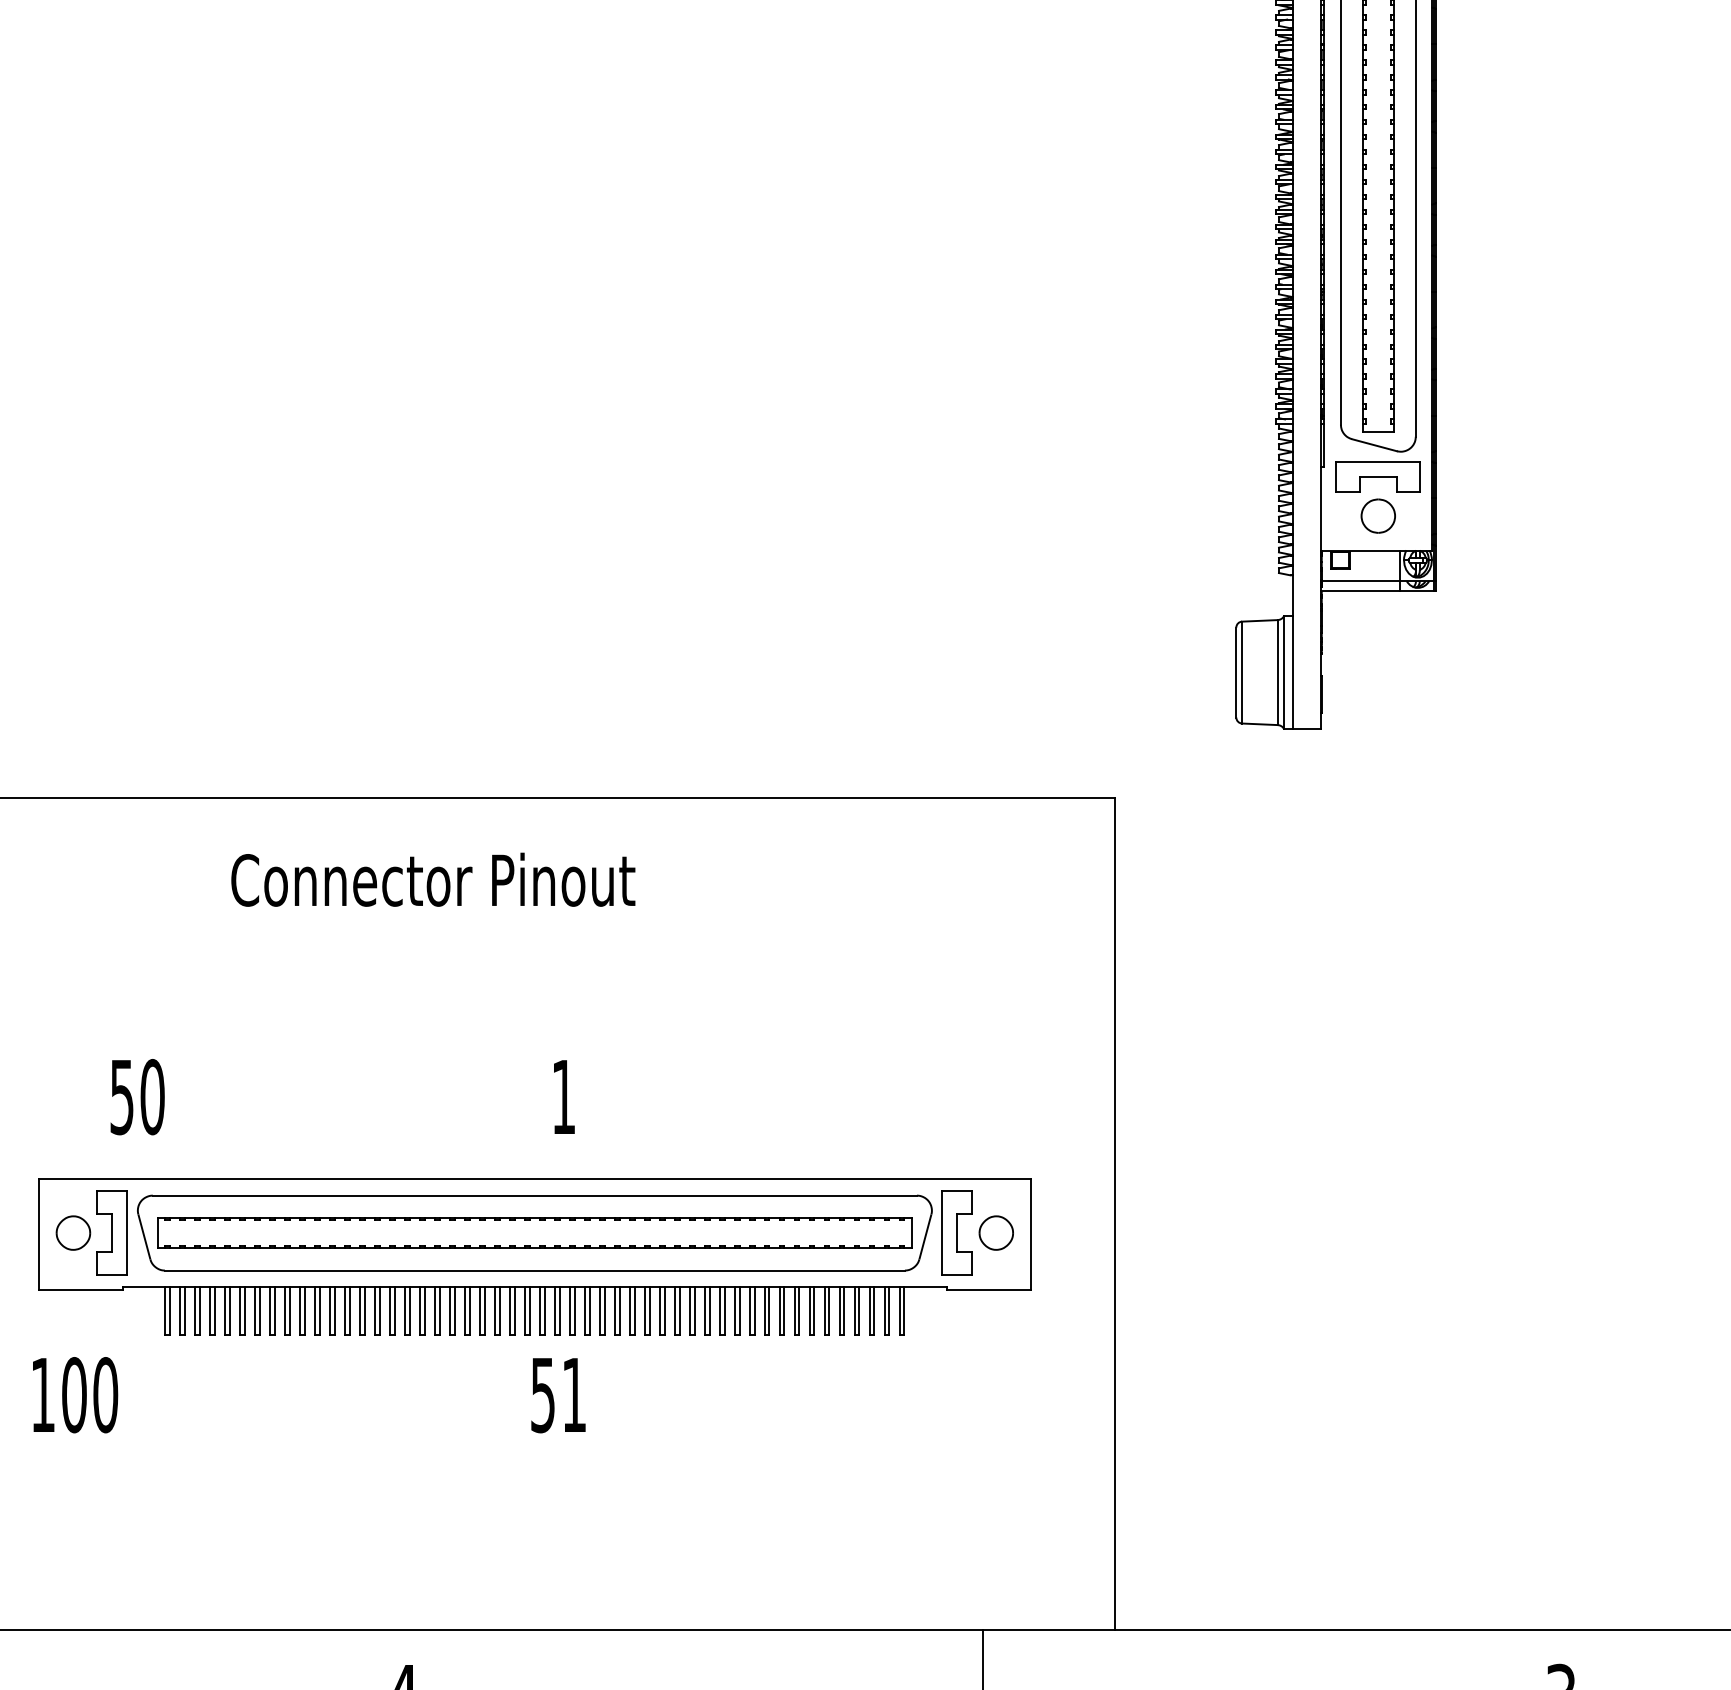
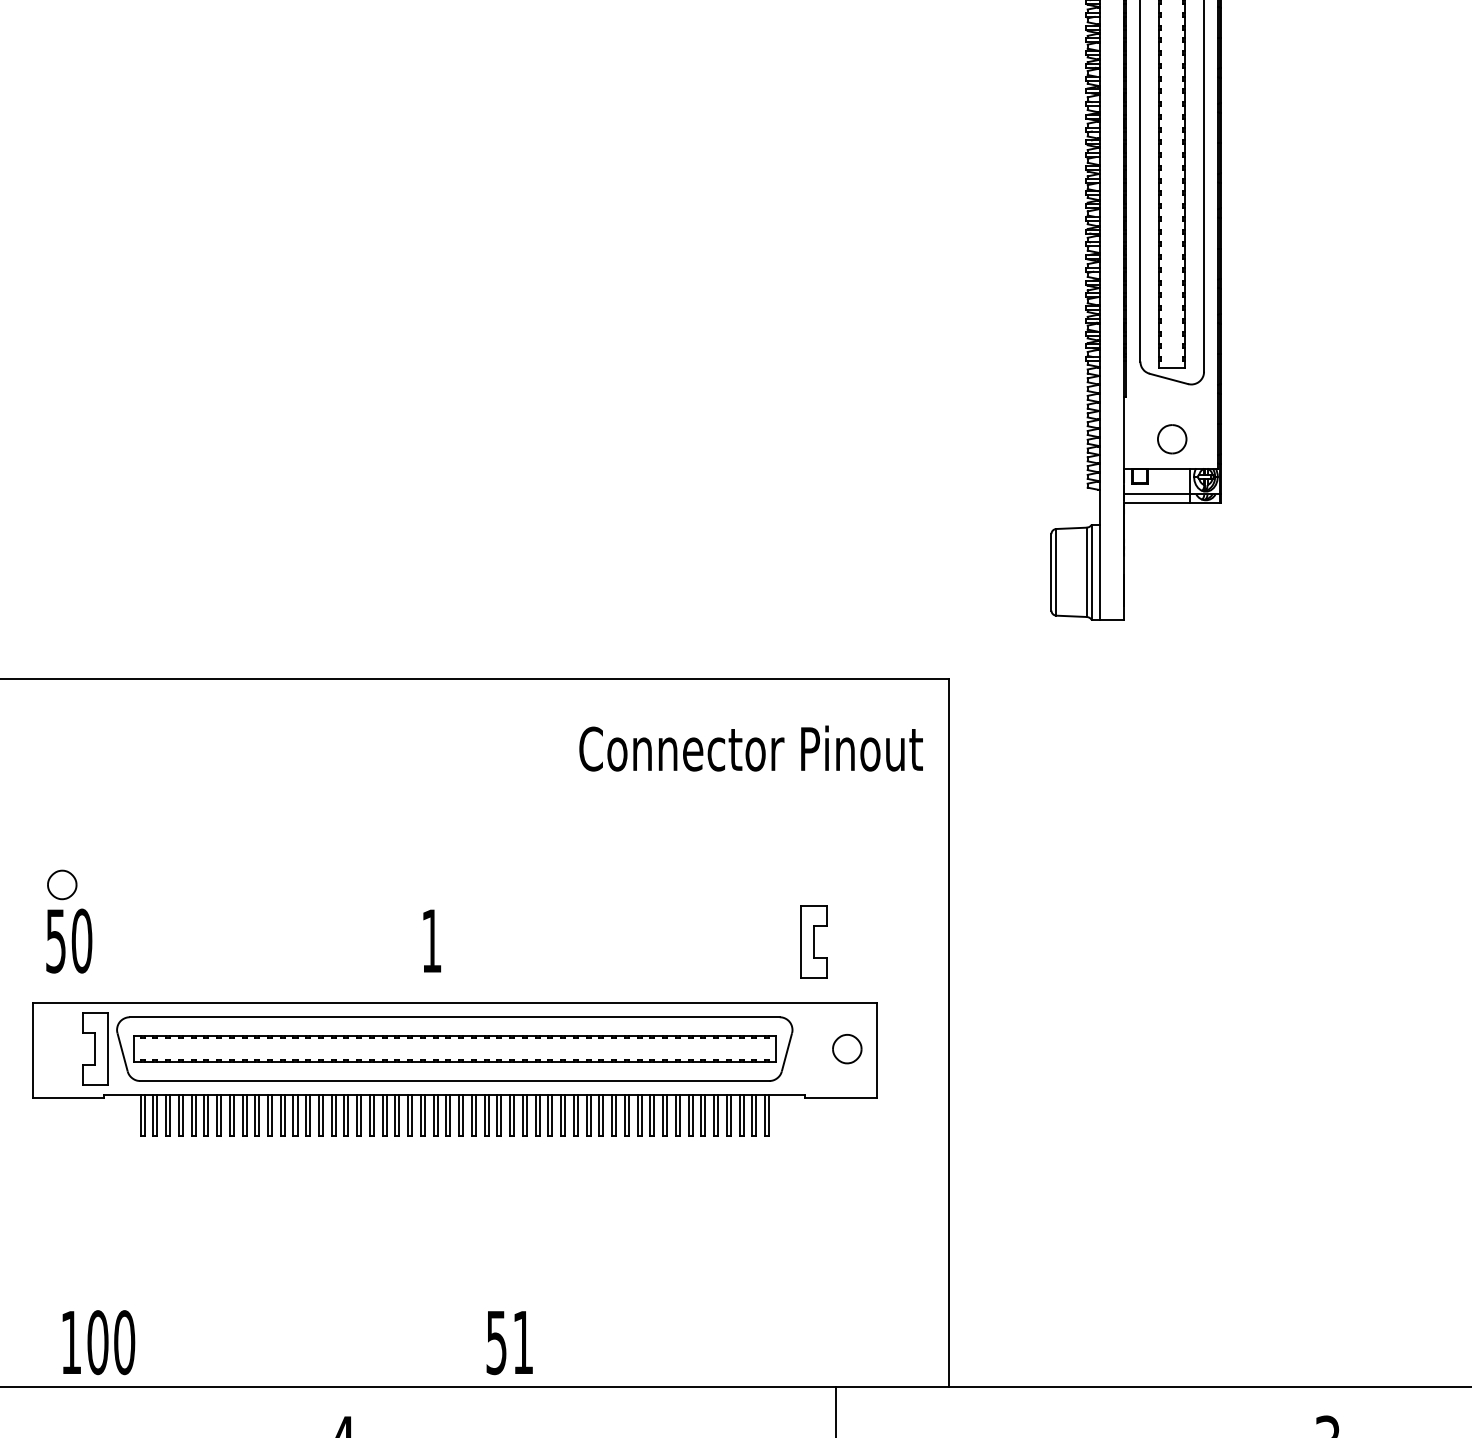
part: (1377, 476) -> (1171, 405), removed
text: (433, 879) -> (751, 748), moved
text: (342, 1097) -> (243, 941), moved
part: (73, 1232) -> (62, 884), moved
part: (956, 1232) -> (813, 941), moved
text: (309, 1395) -> (297, 1342), moved

